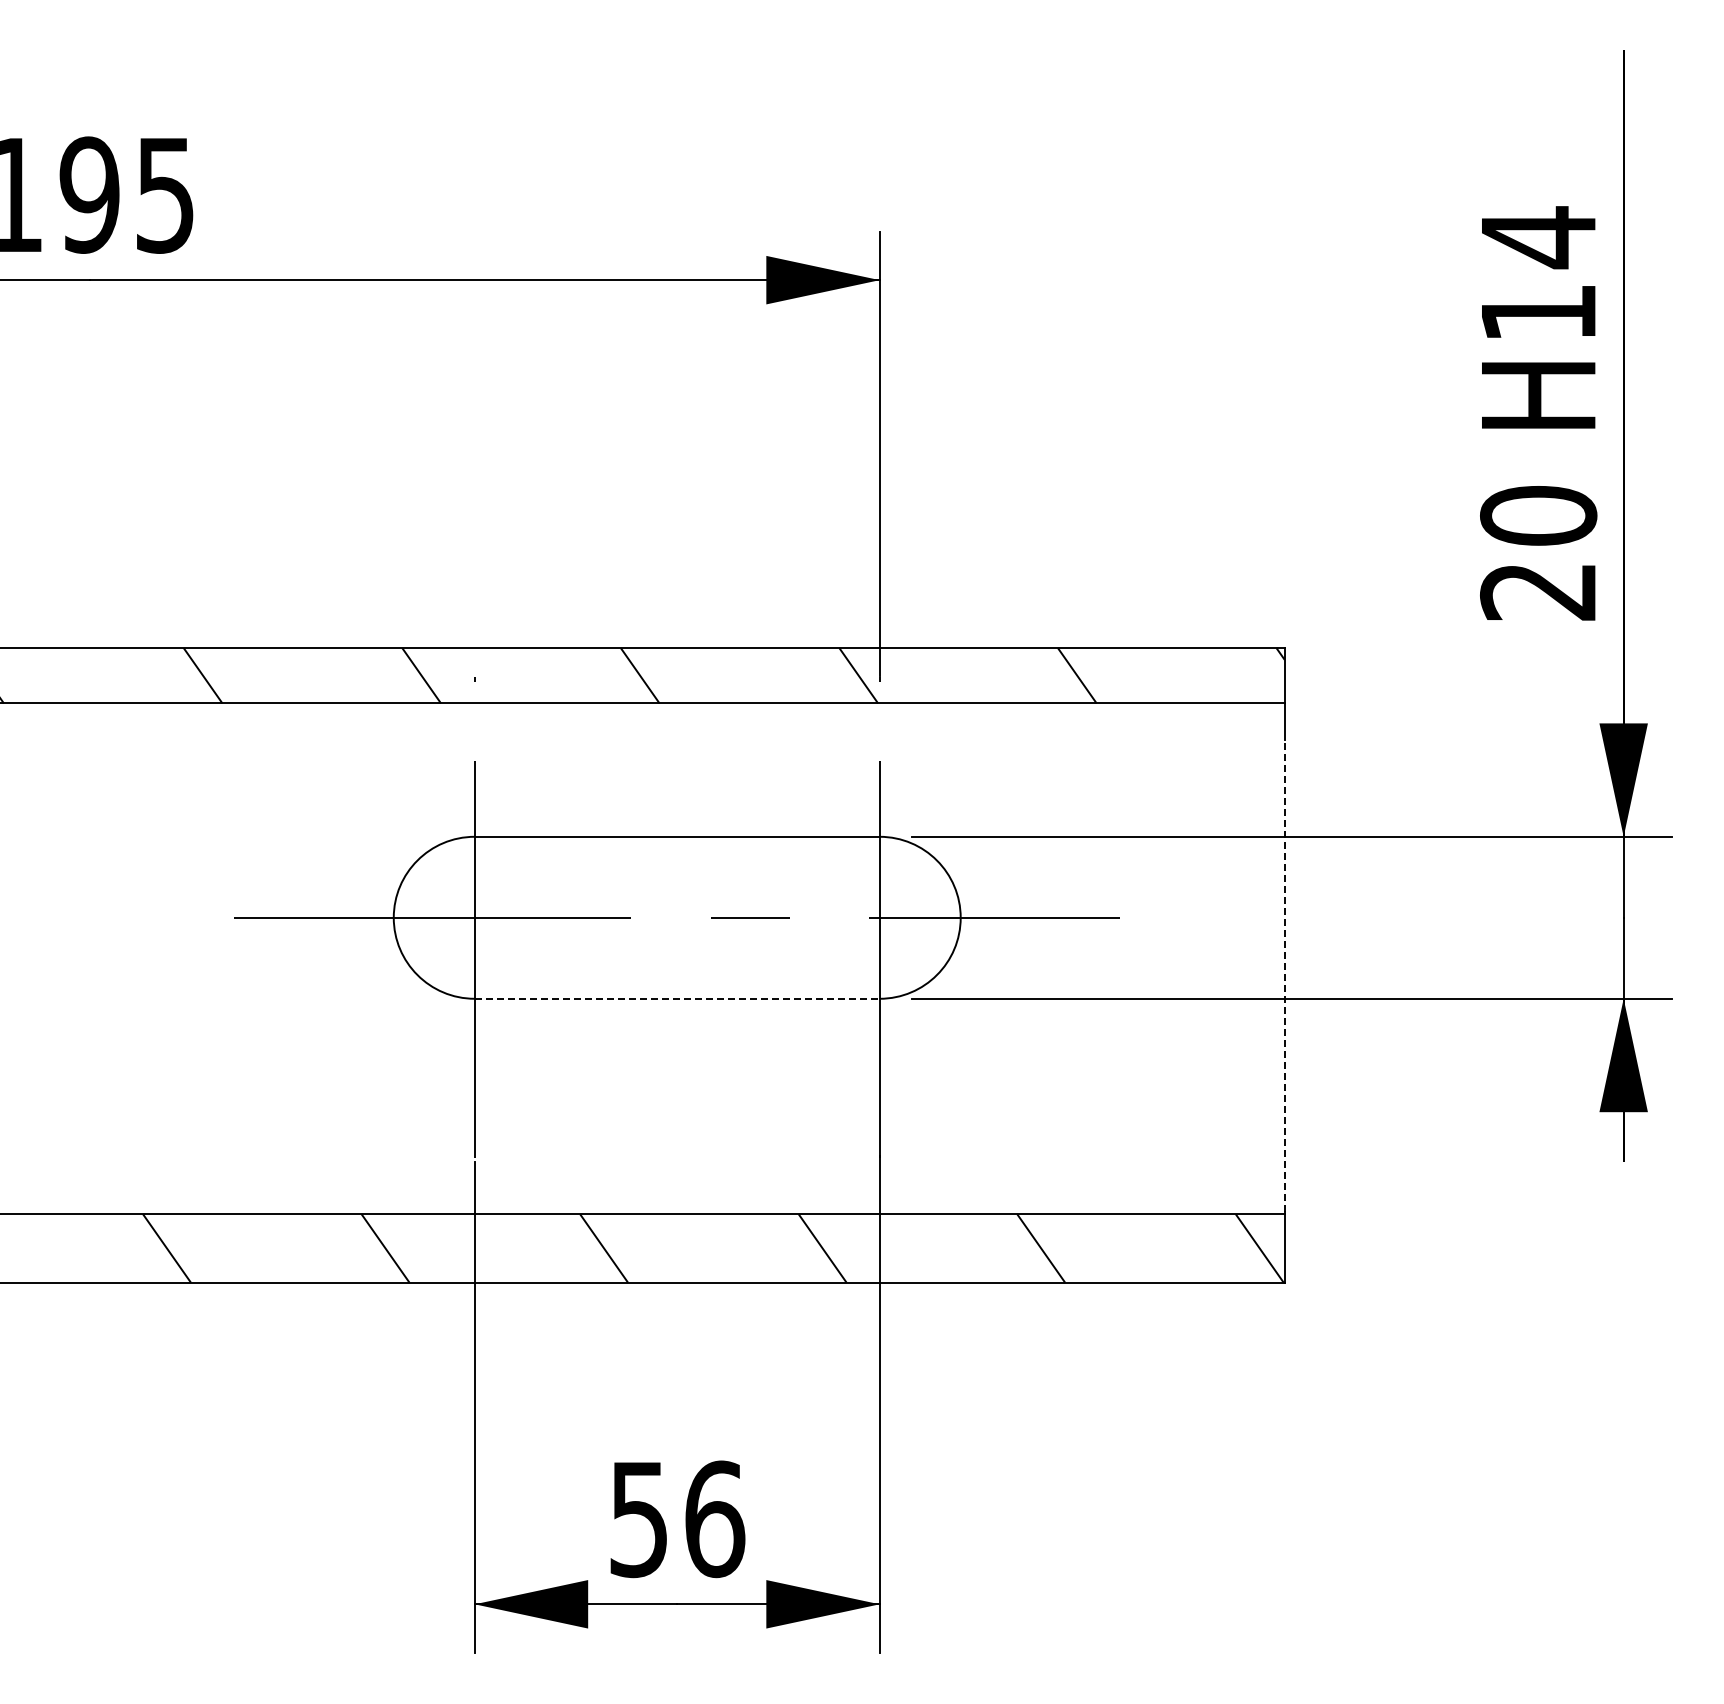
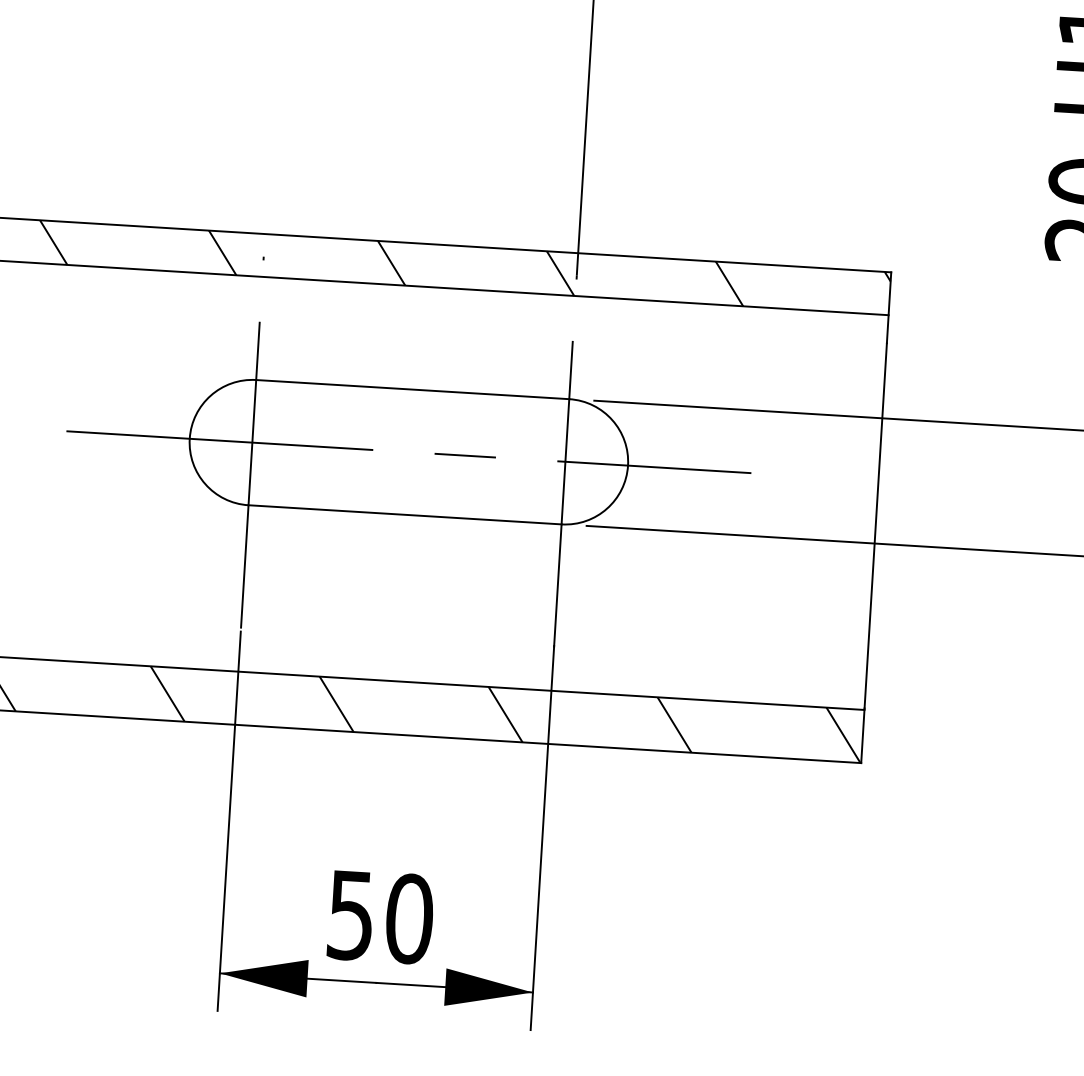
line: (1284, 975) -> (875, 525), dashed -> solid
line: (677, 998) -> (405, 514), dashed -> solid
text: (715, 1519) -> (410, 919), 56 -> 50

